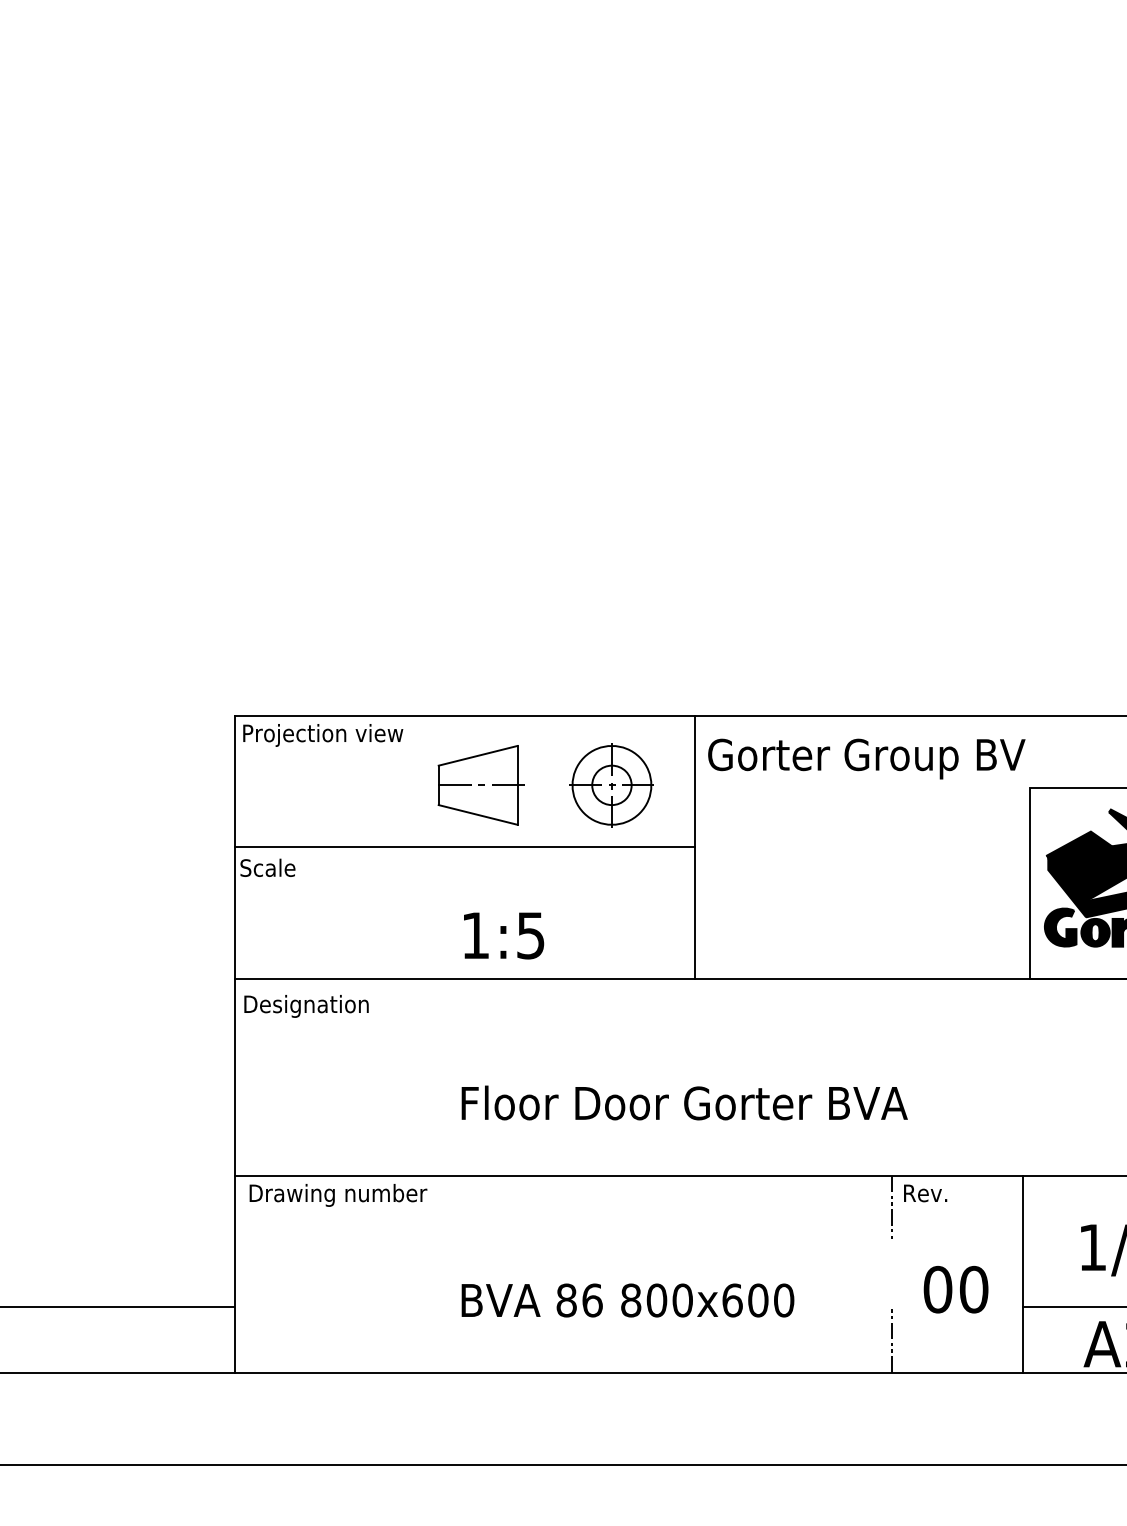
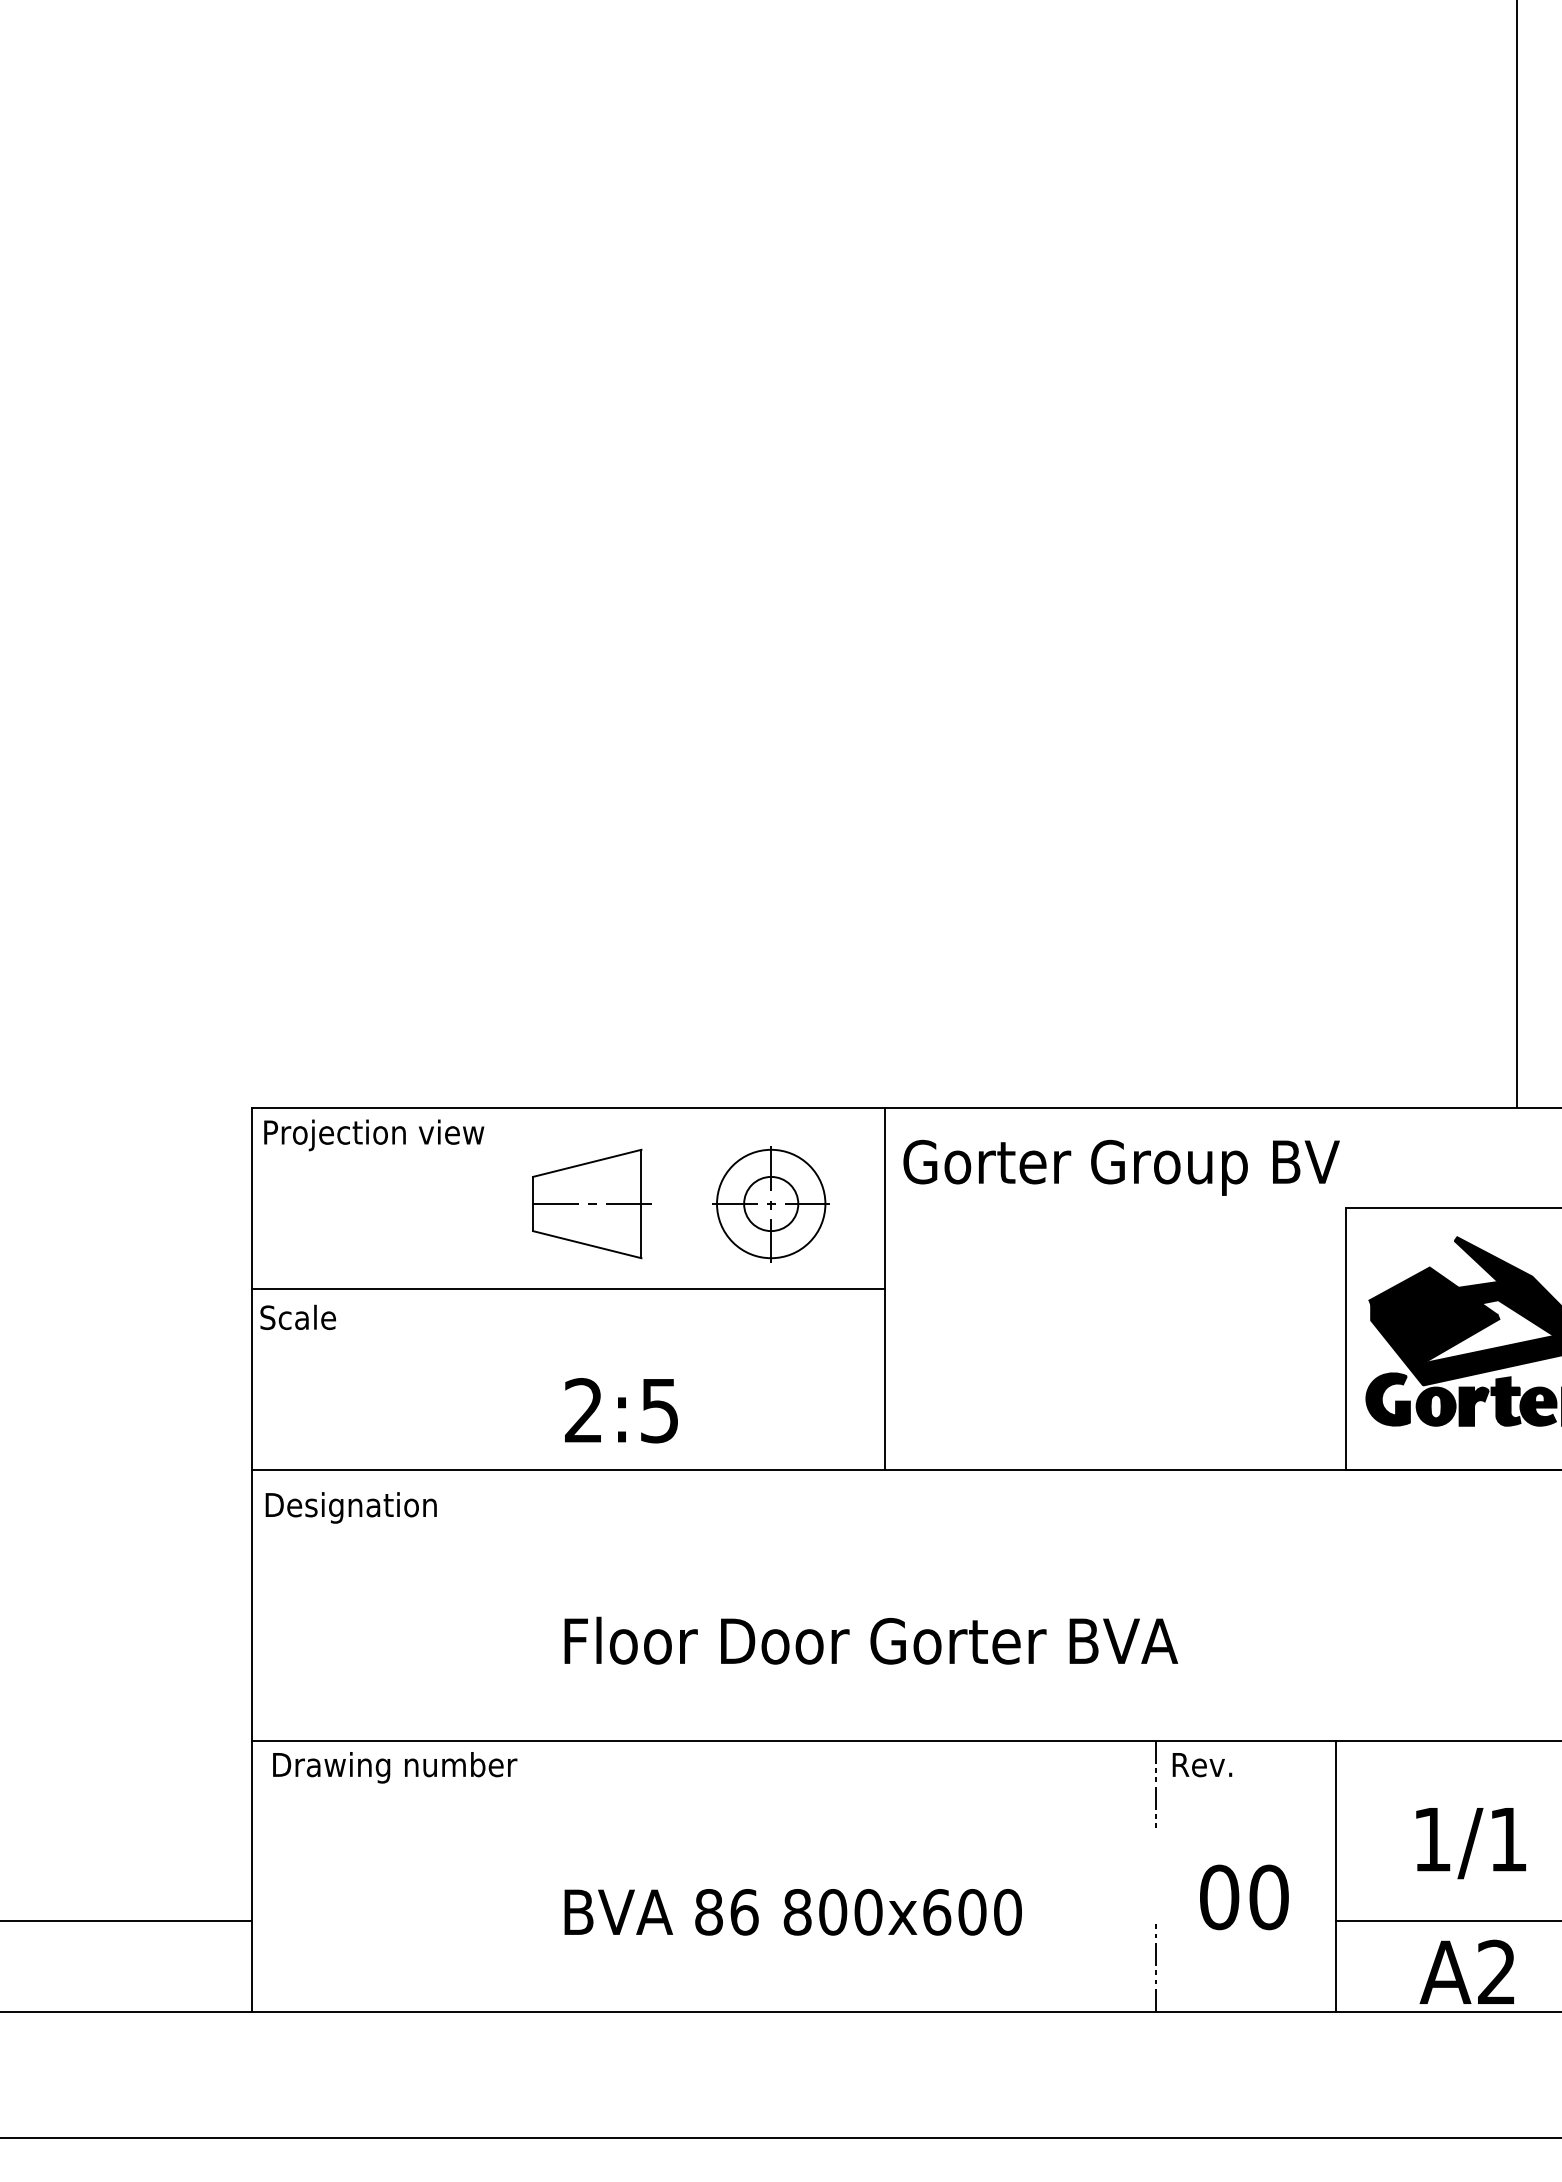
text: (475, 935) -> (583, 1410), 1:5 -> 2:5

